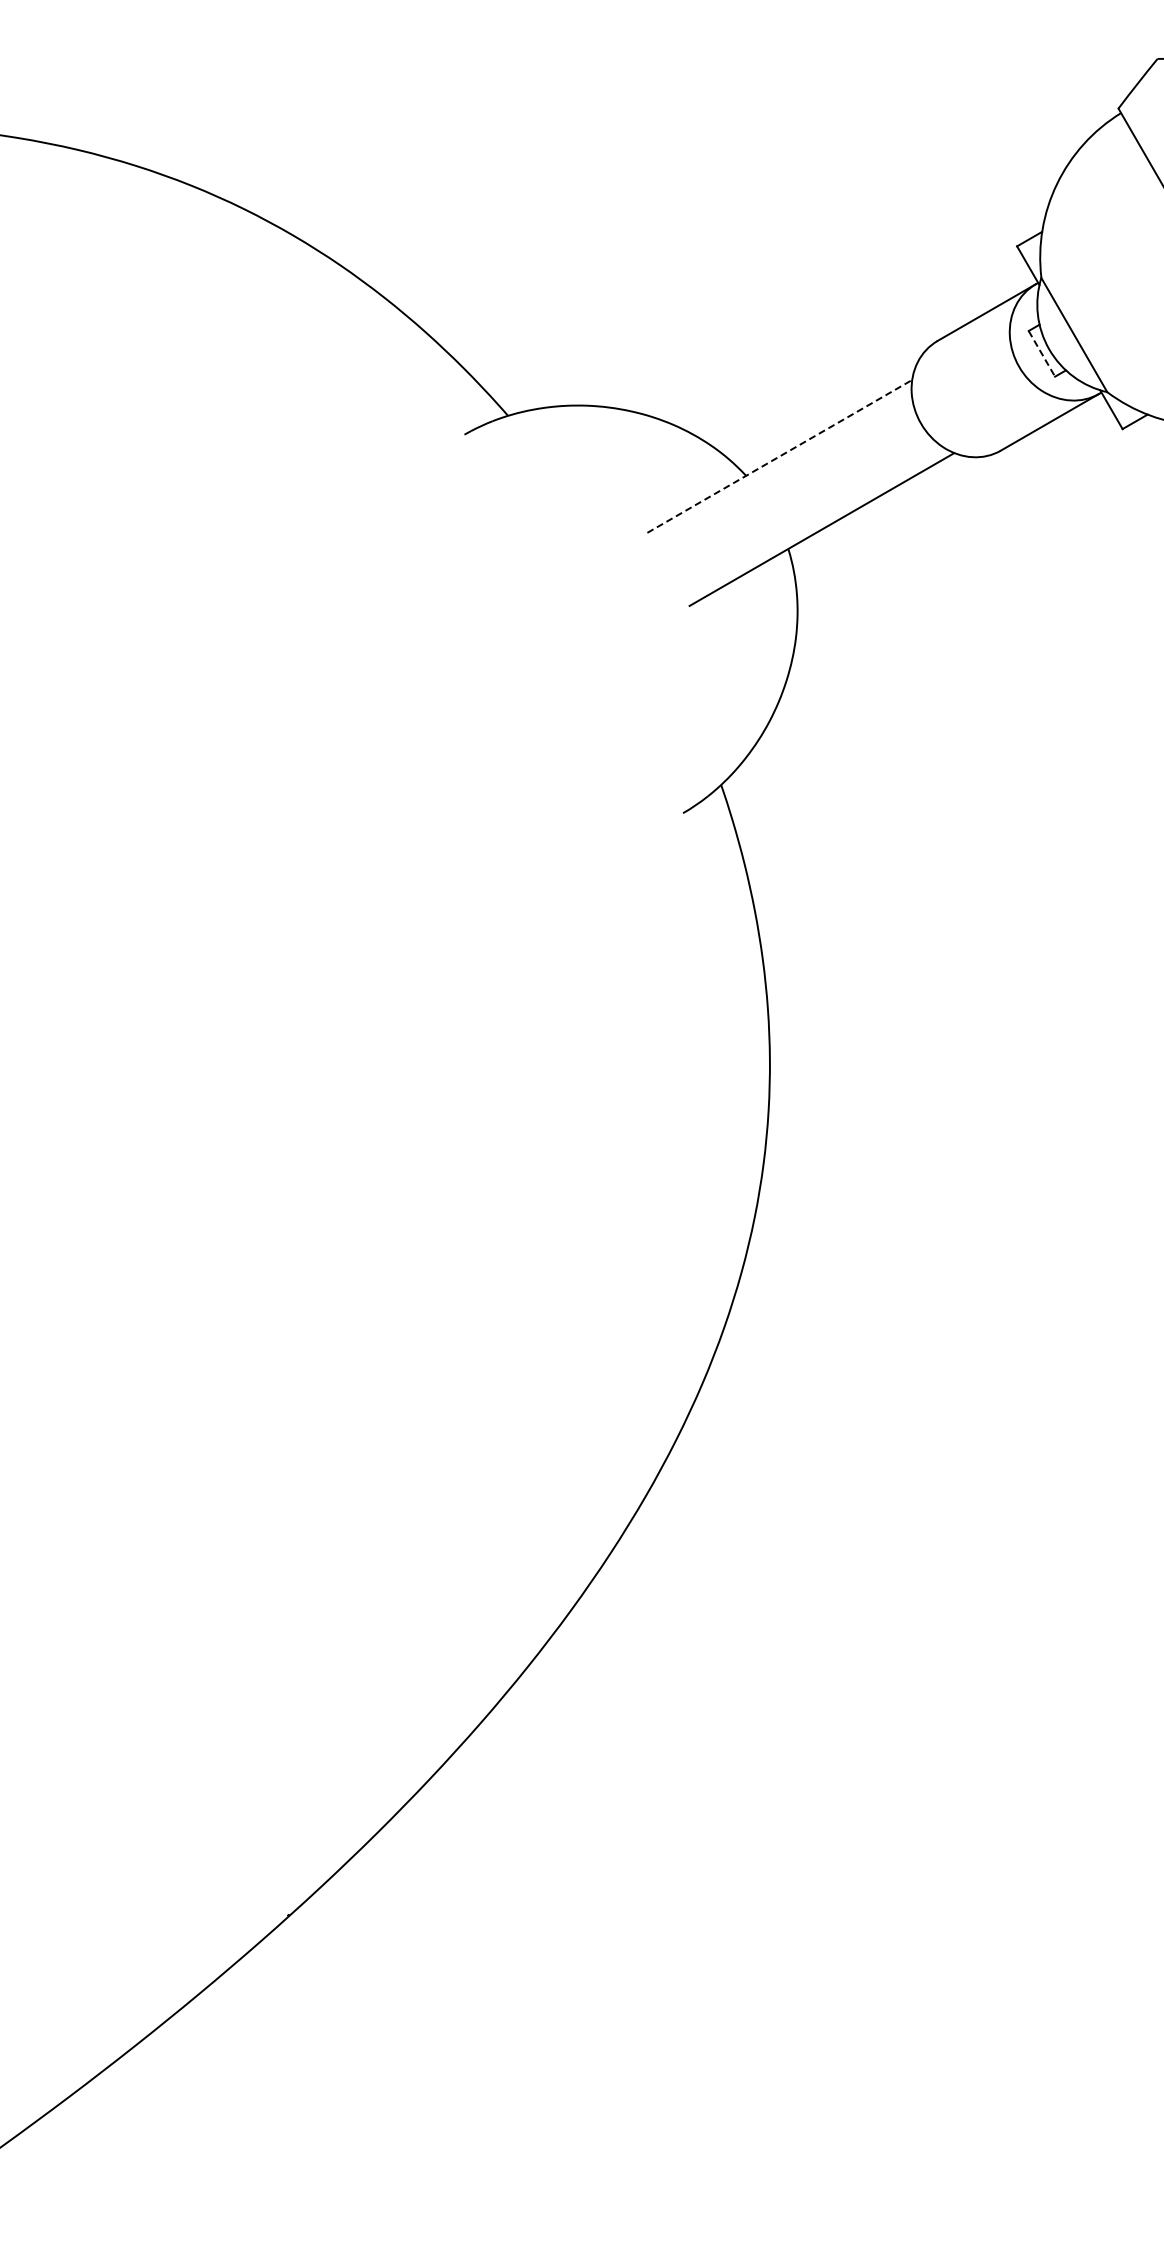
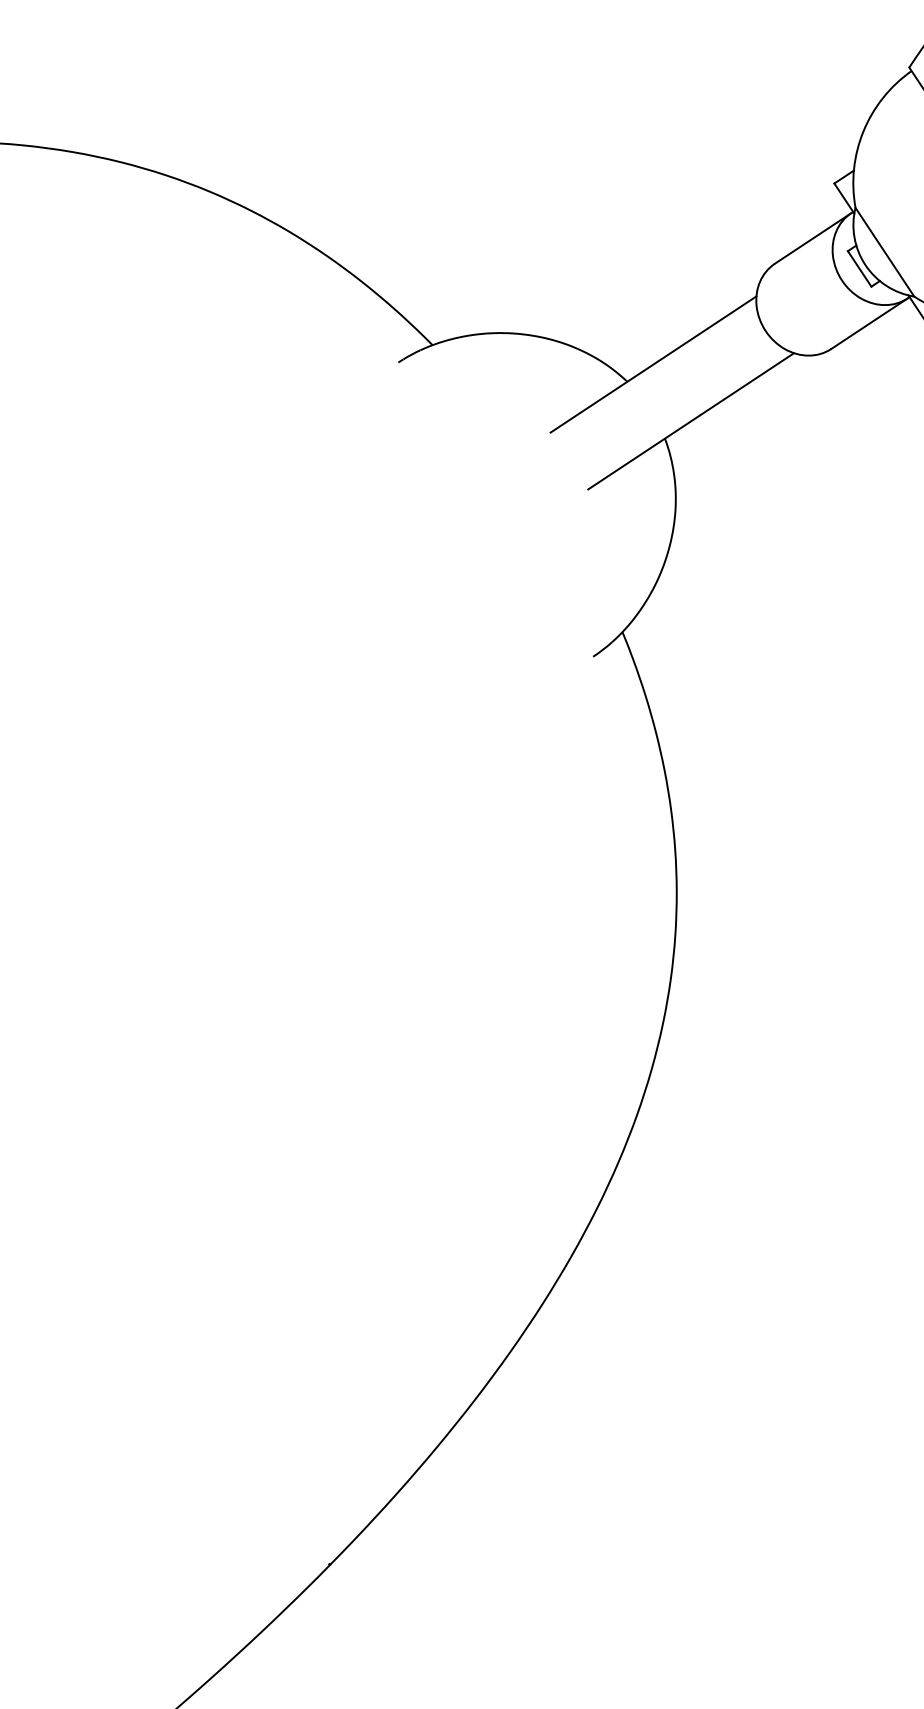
line: (1042, 354) -> (860, 269), dashed -> solid
line: (779, 456) -> (653, 364), dashed -> solid

